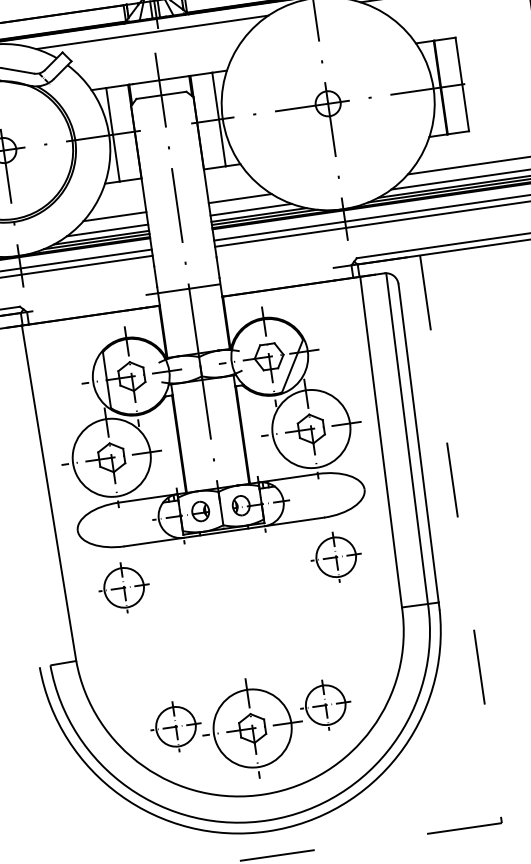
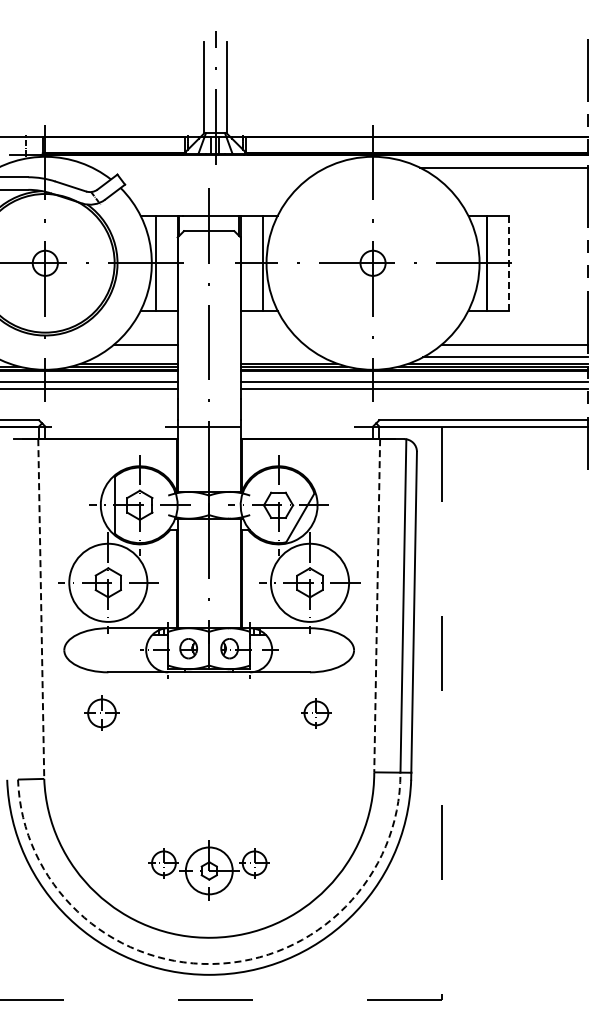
line: (151, 32) -> (208, 167), removed
line: (462, 83) -> (508, 262), solid -> dashed
line: (240, 198) -> (272, 344), removed
line: (251, 210) -> (281, 357), removed
line: (107, 230) -> (136, 357), removed
line: (381, 441) -> (377, 605), solid -> dashed
line: (49, 493) -> (41, 609), solid -> dashed
part: (336, 557) -> (316, 713), size x0.6
part: (123, 588) -> (101, 713), size x0.7
part: (252, 728) -> (209, 870), size x0.6
arc: (269, 820) -> (212, 964), solid -> dashed

